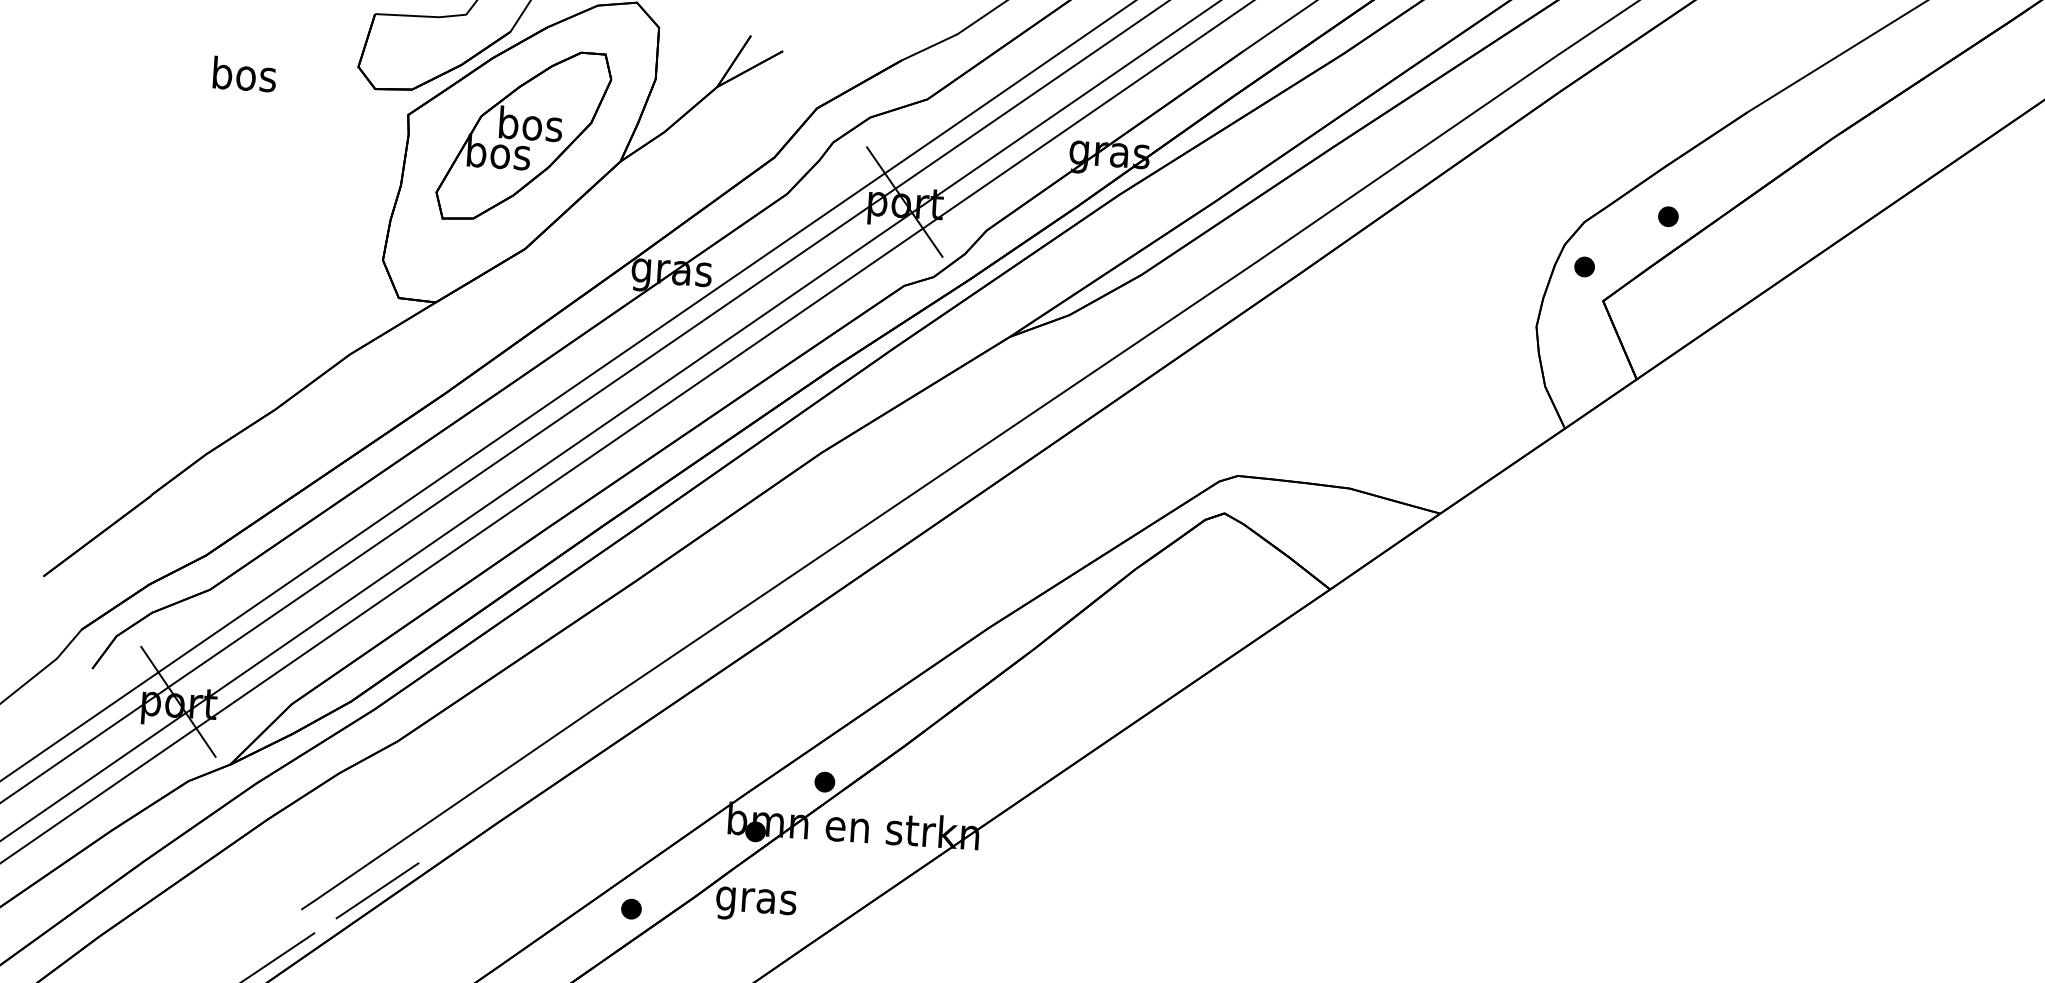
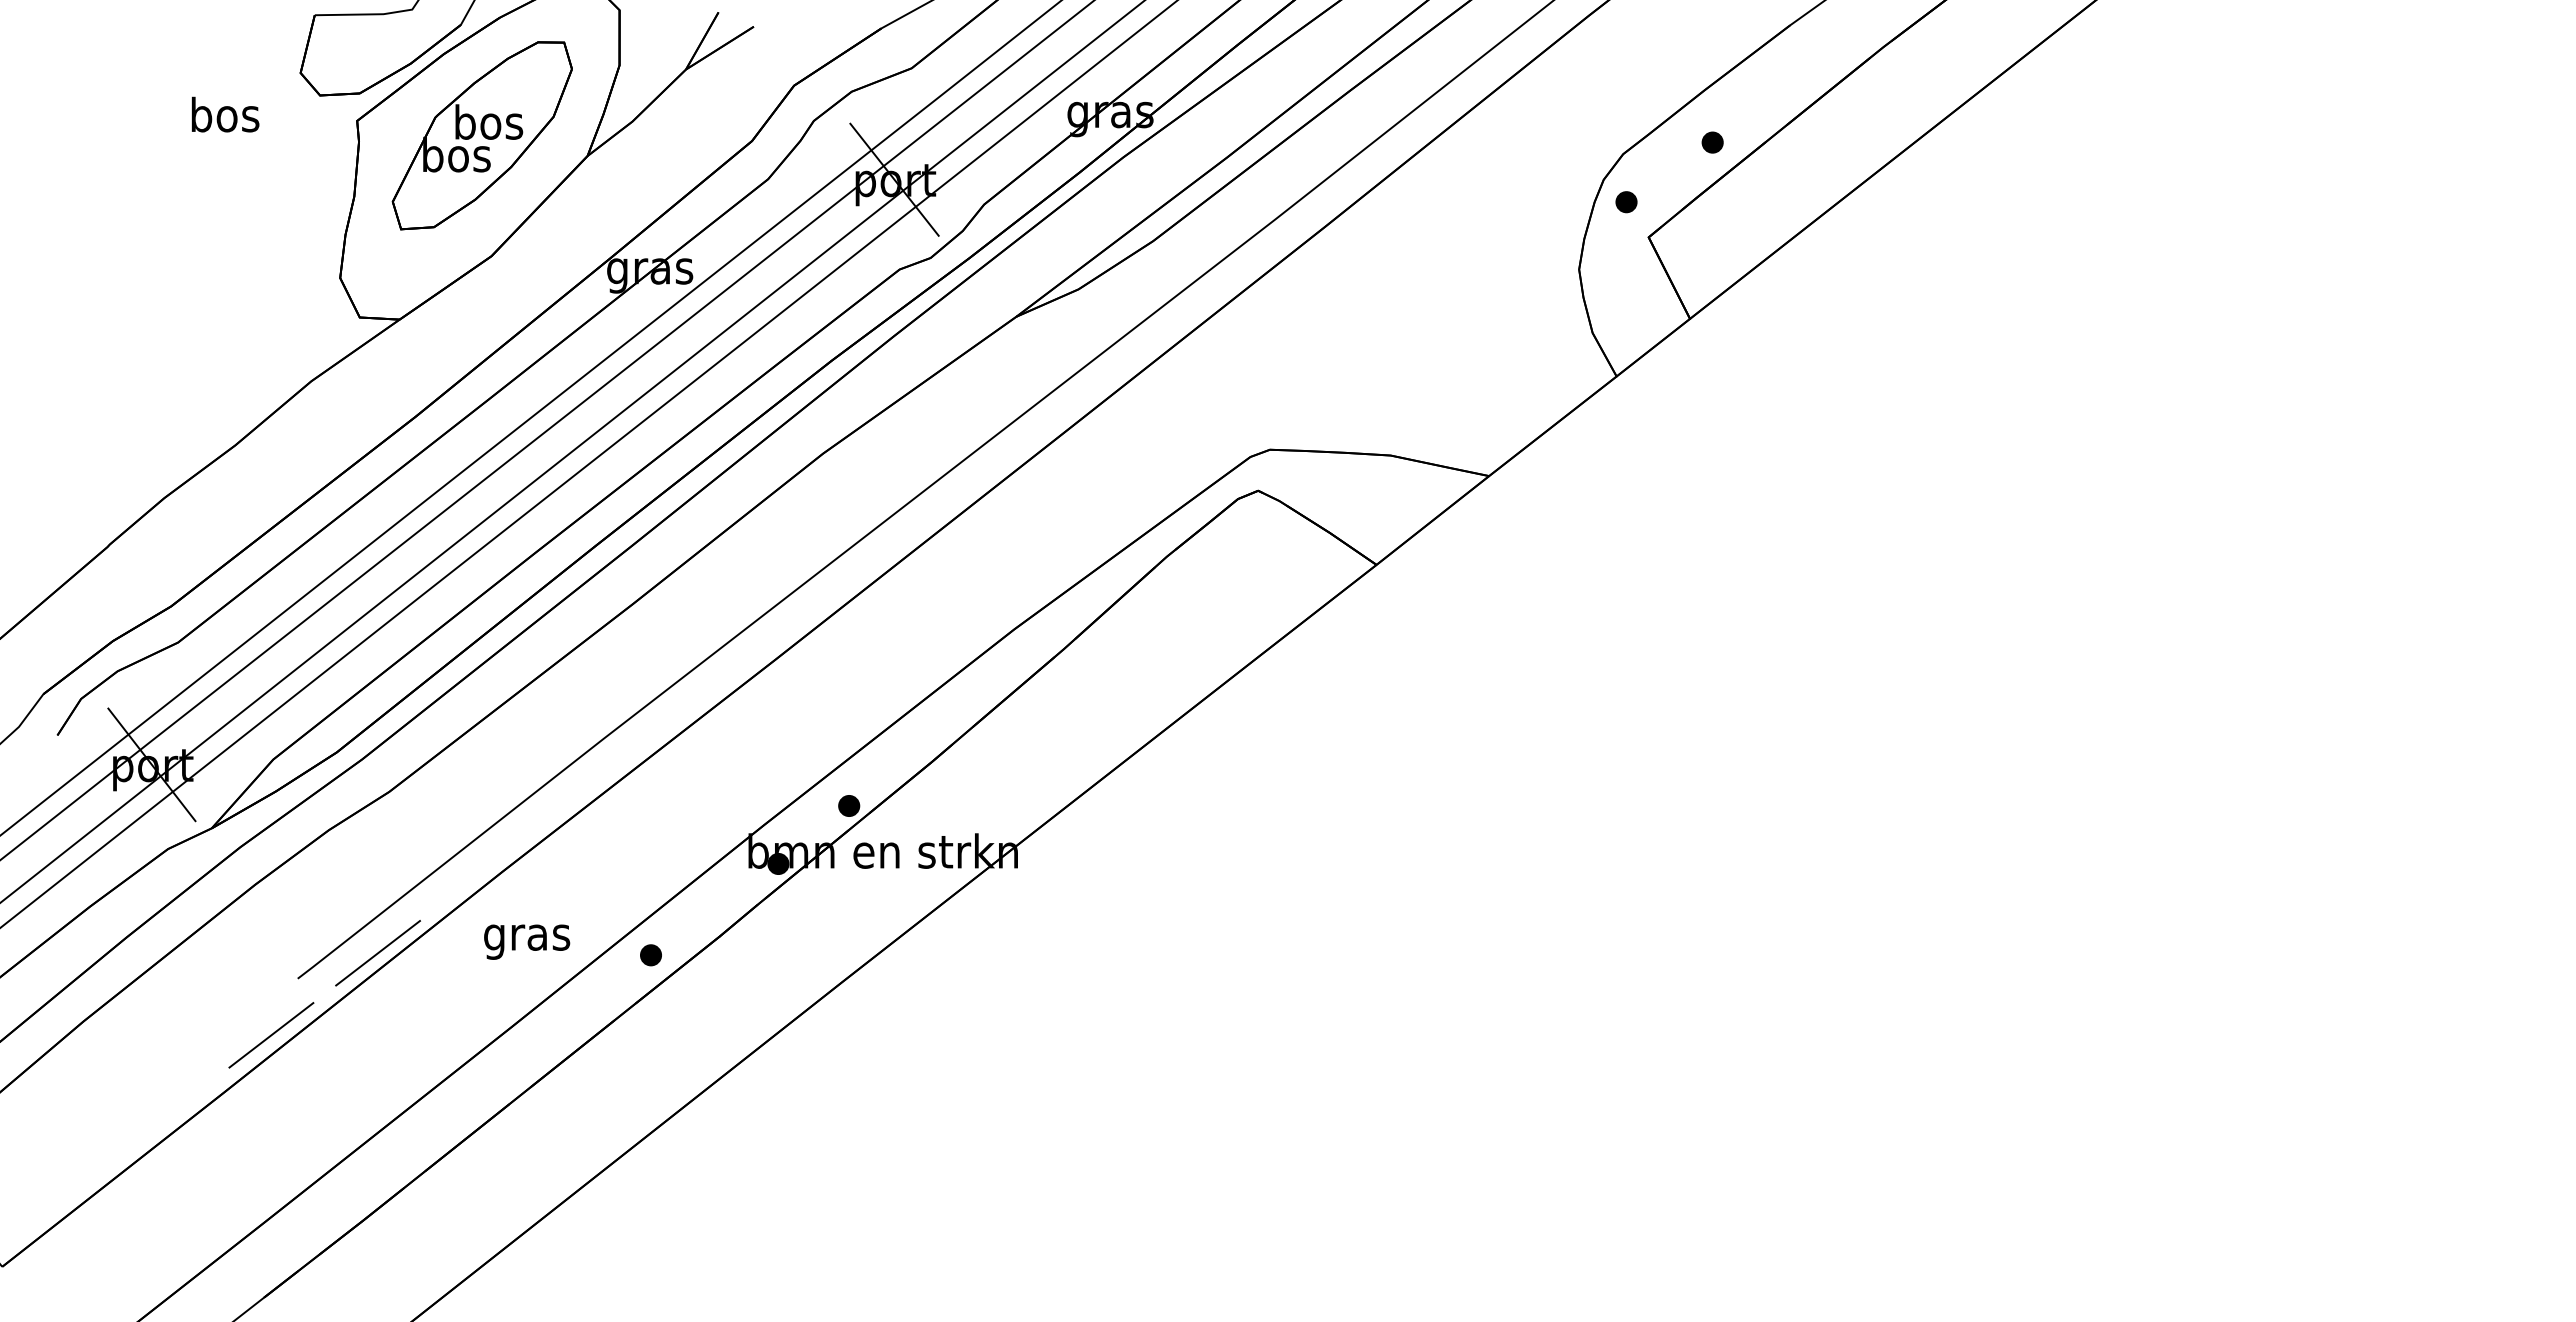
text: (244, 74) -> (225, 114), moved
text: (756, 904) -> (527, 941), moved

